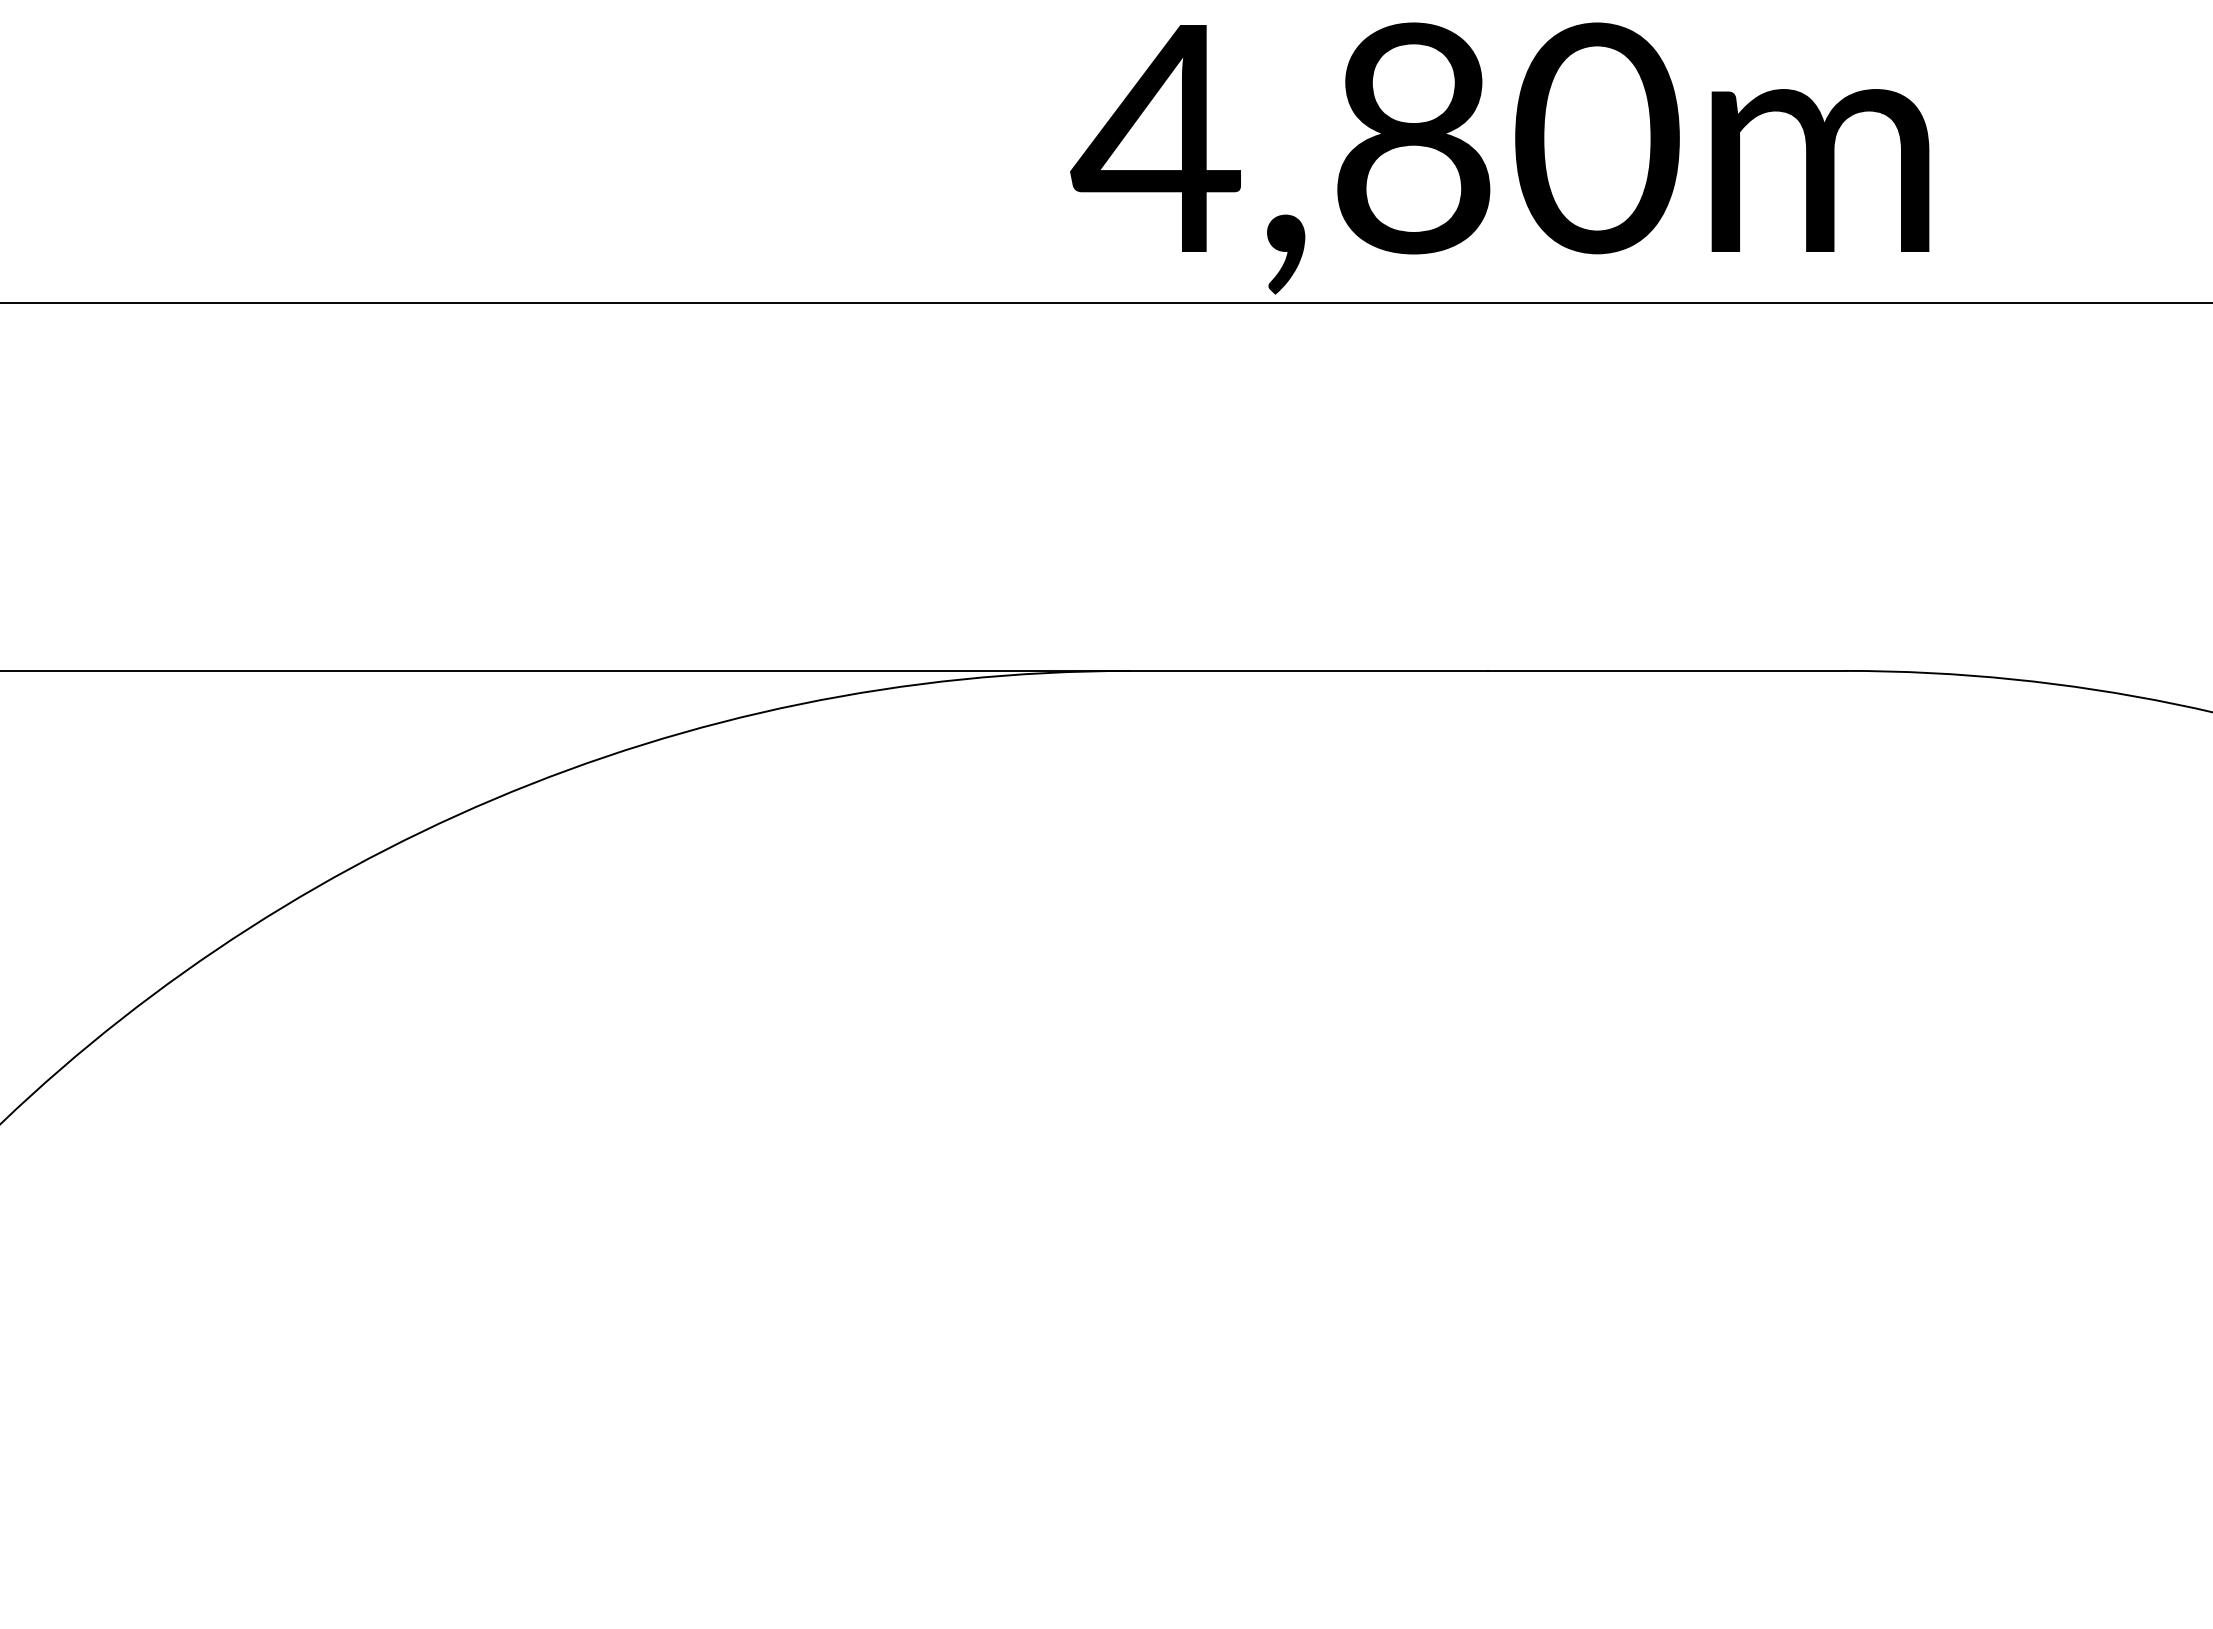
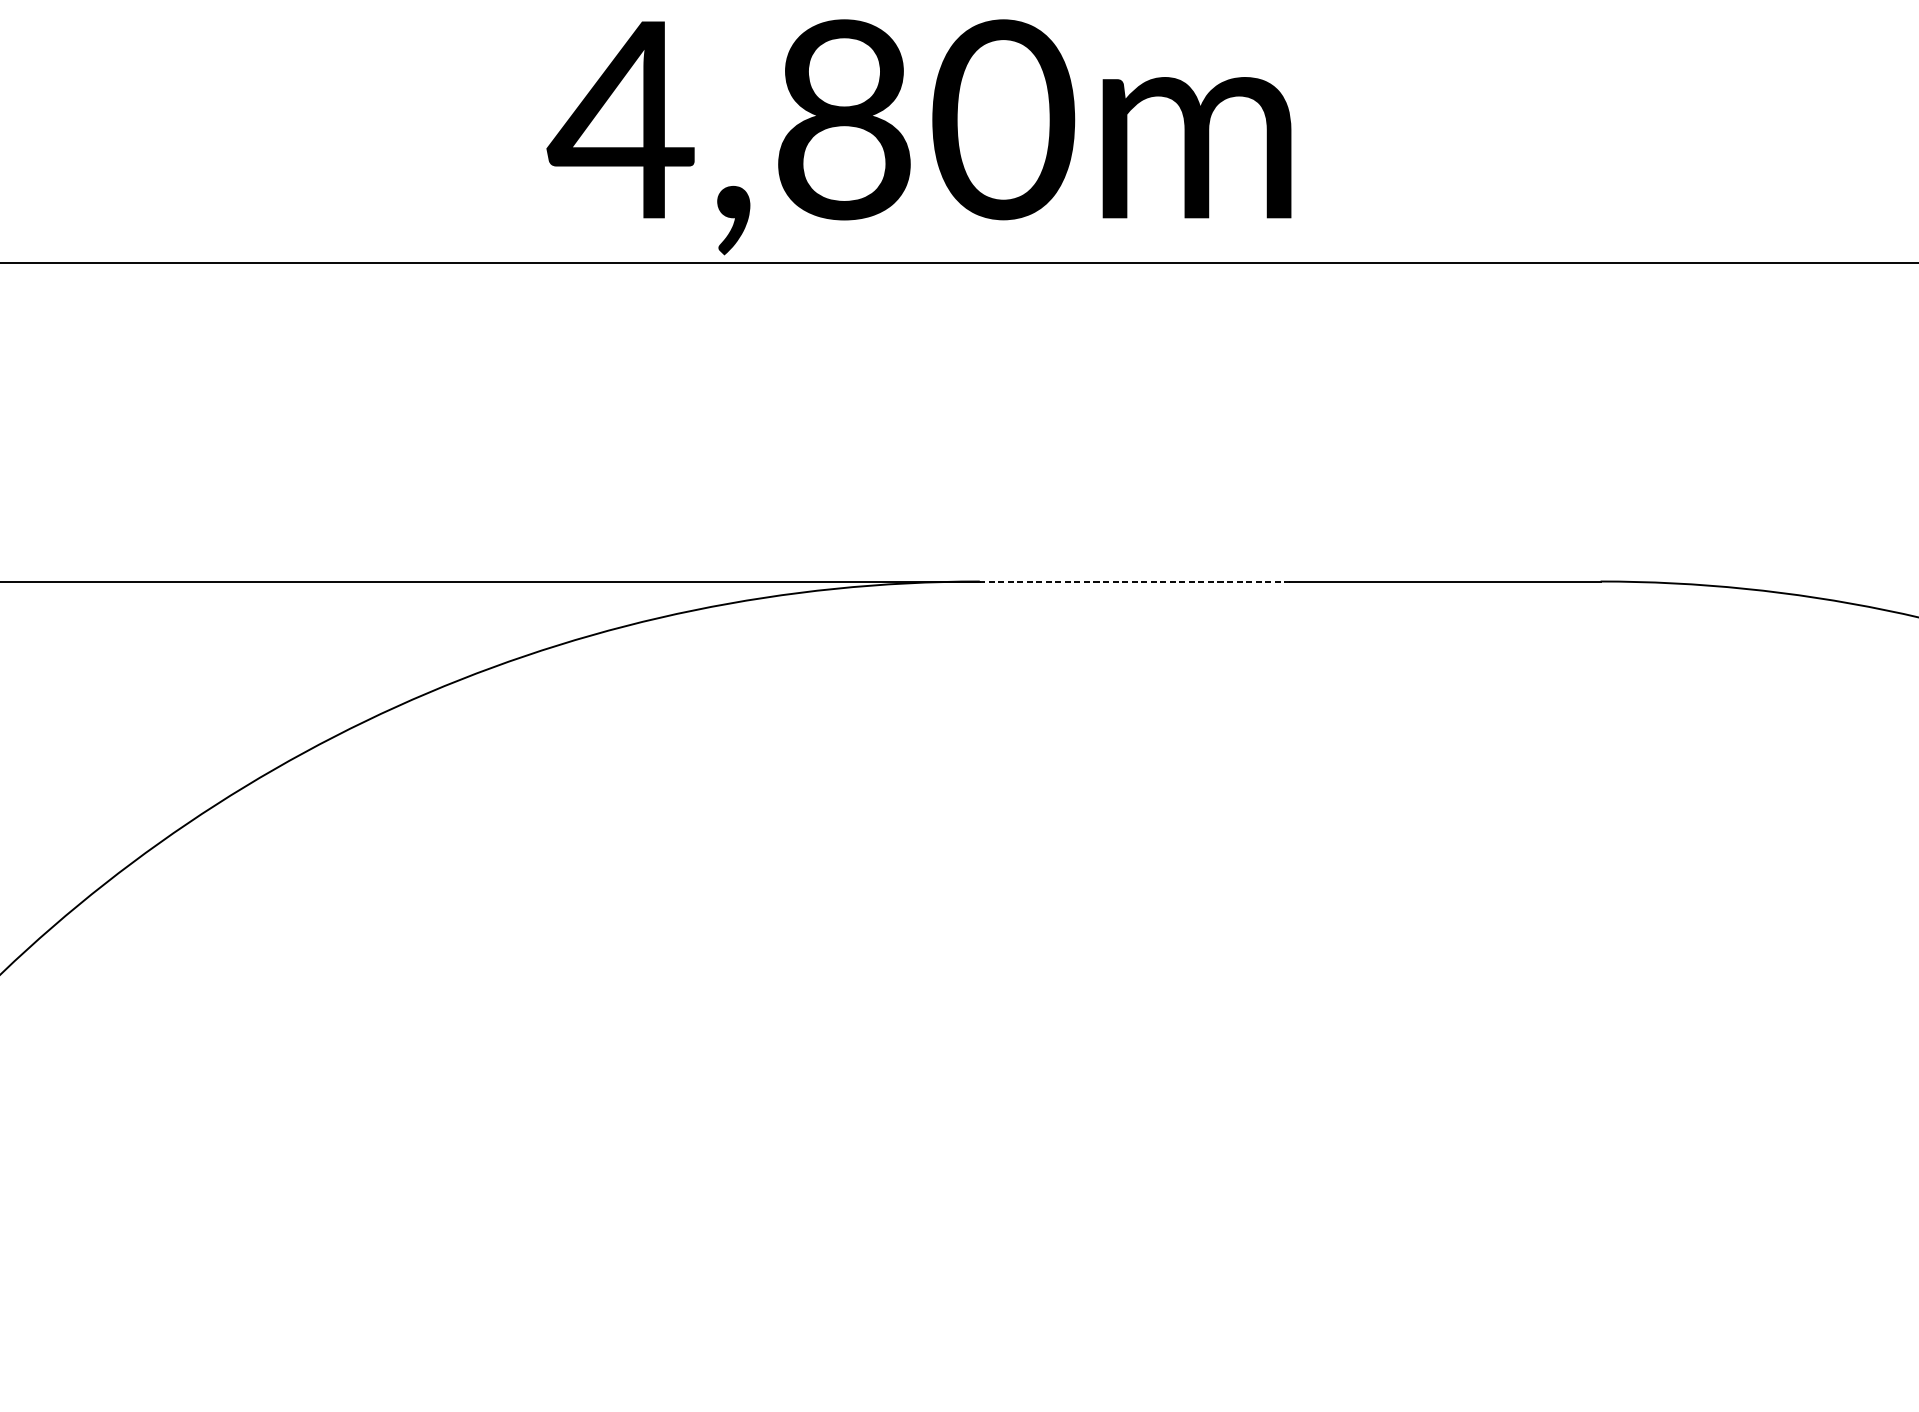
text: (1499, 158) -> (918, 137), moved
line: (1308, 670) -> (1134, 581), solid -> dashed

